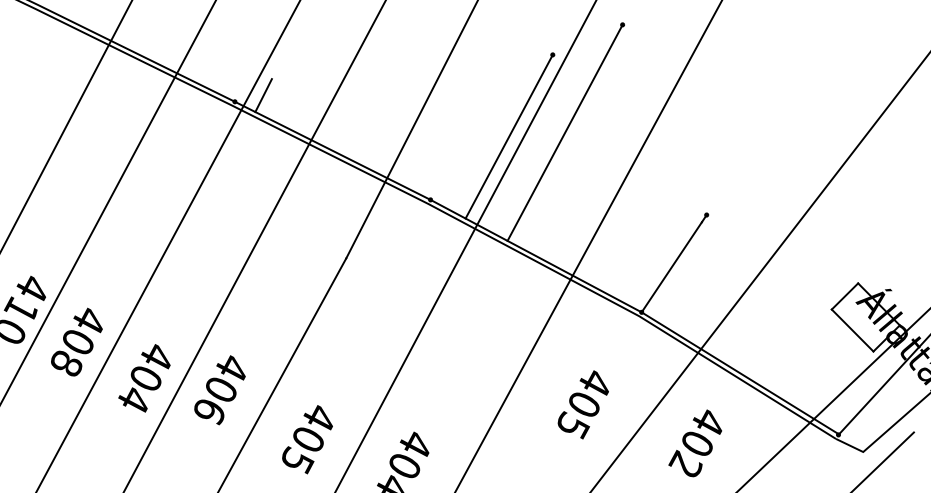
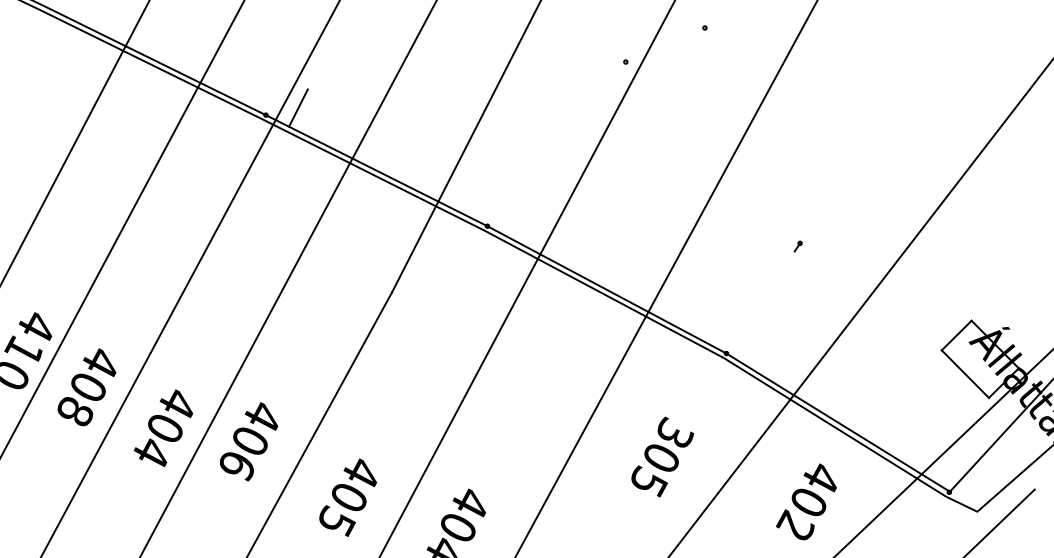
line: (564, 132) -> (639, 149), removed
line: (508, 136) -> (575, 154), removed
line: (671, 267) -> (760, 302), removed
text: (595, 381) -> (674, 431), 405 -> 305
text: (695, 443) -> (806, 502), moved

